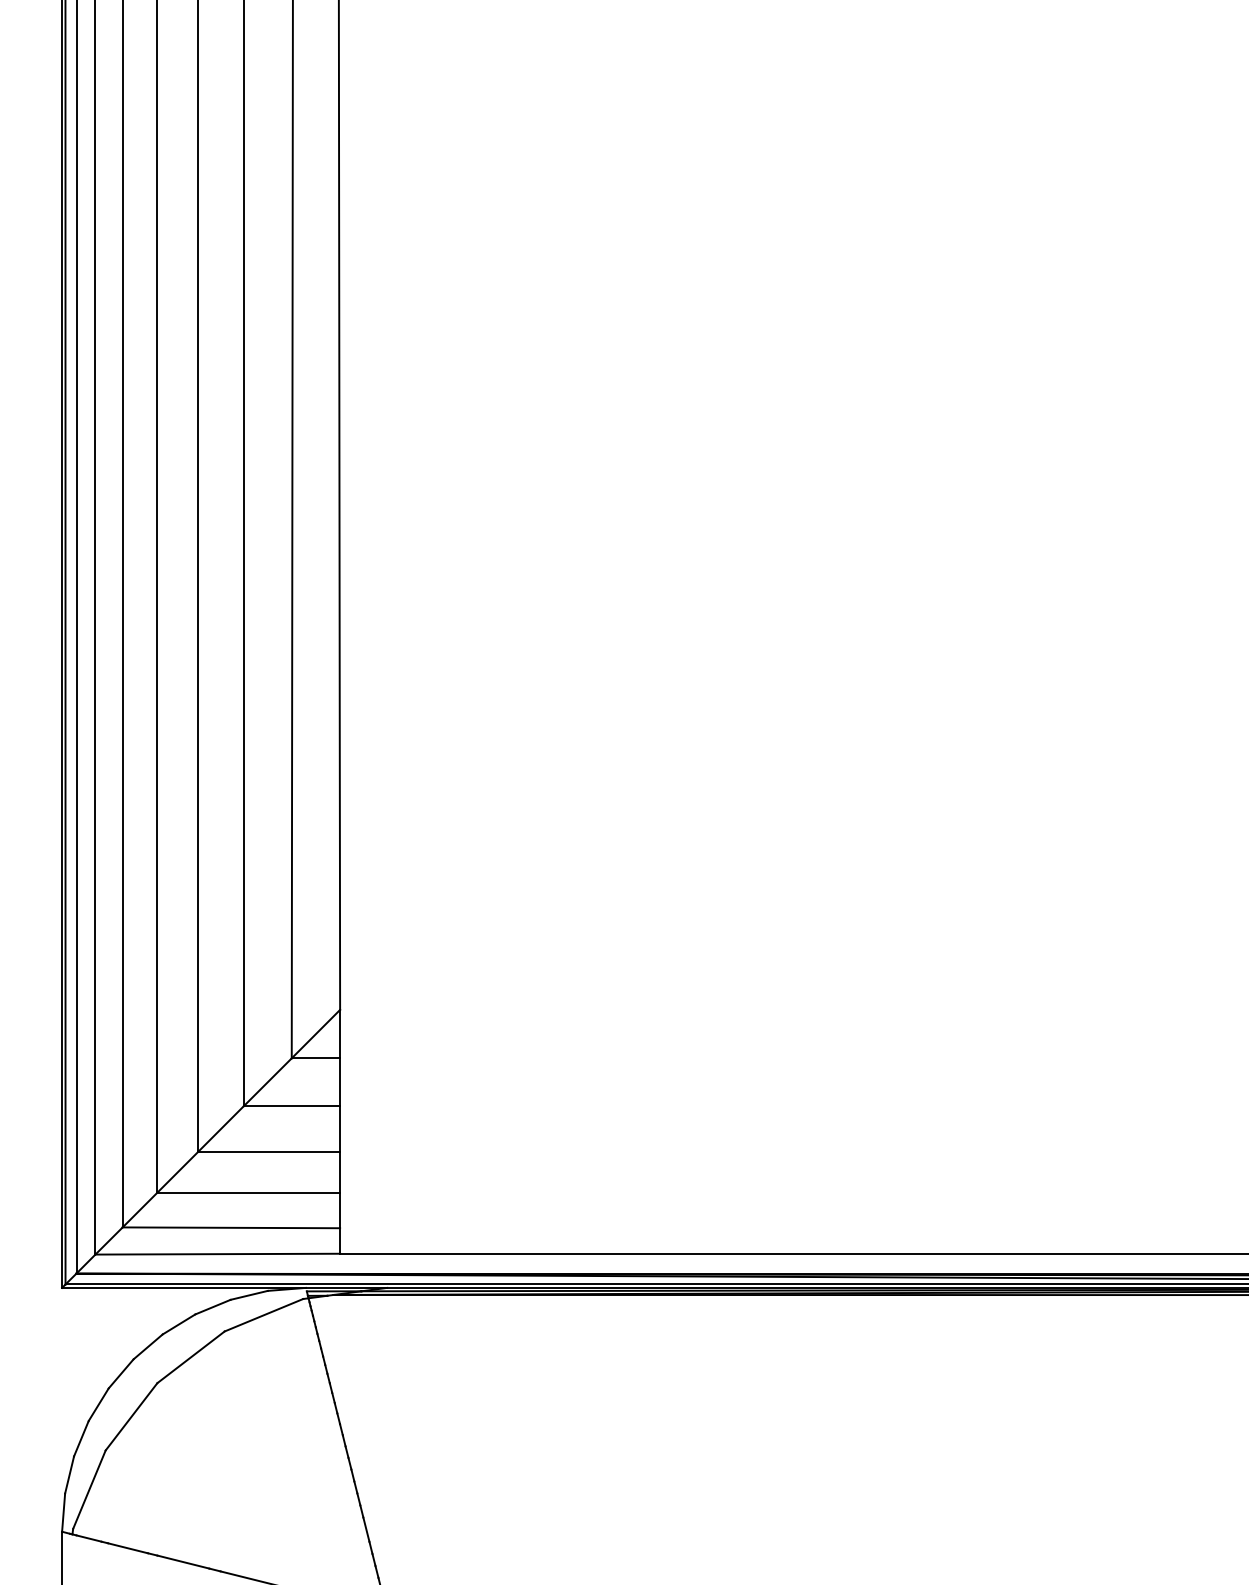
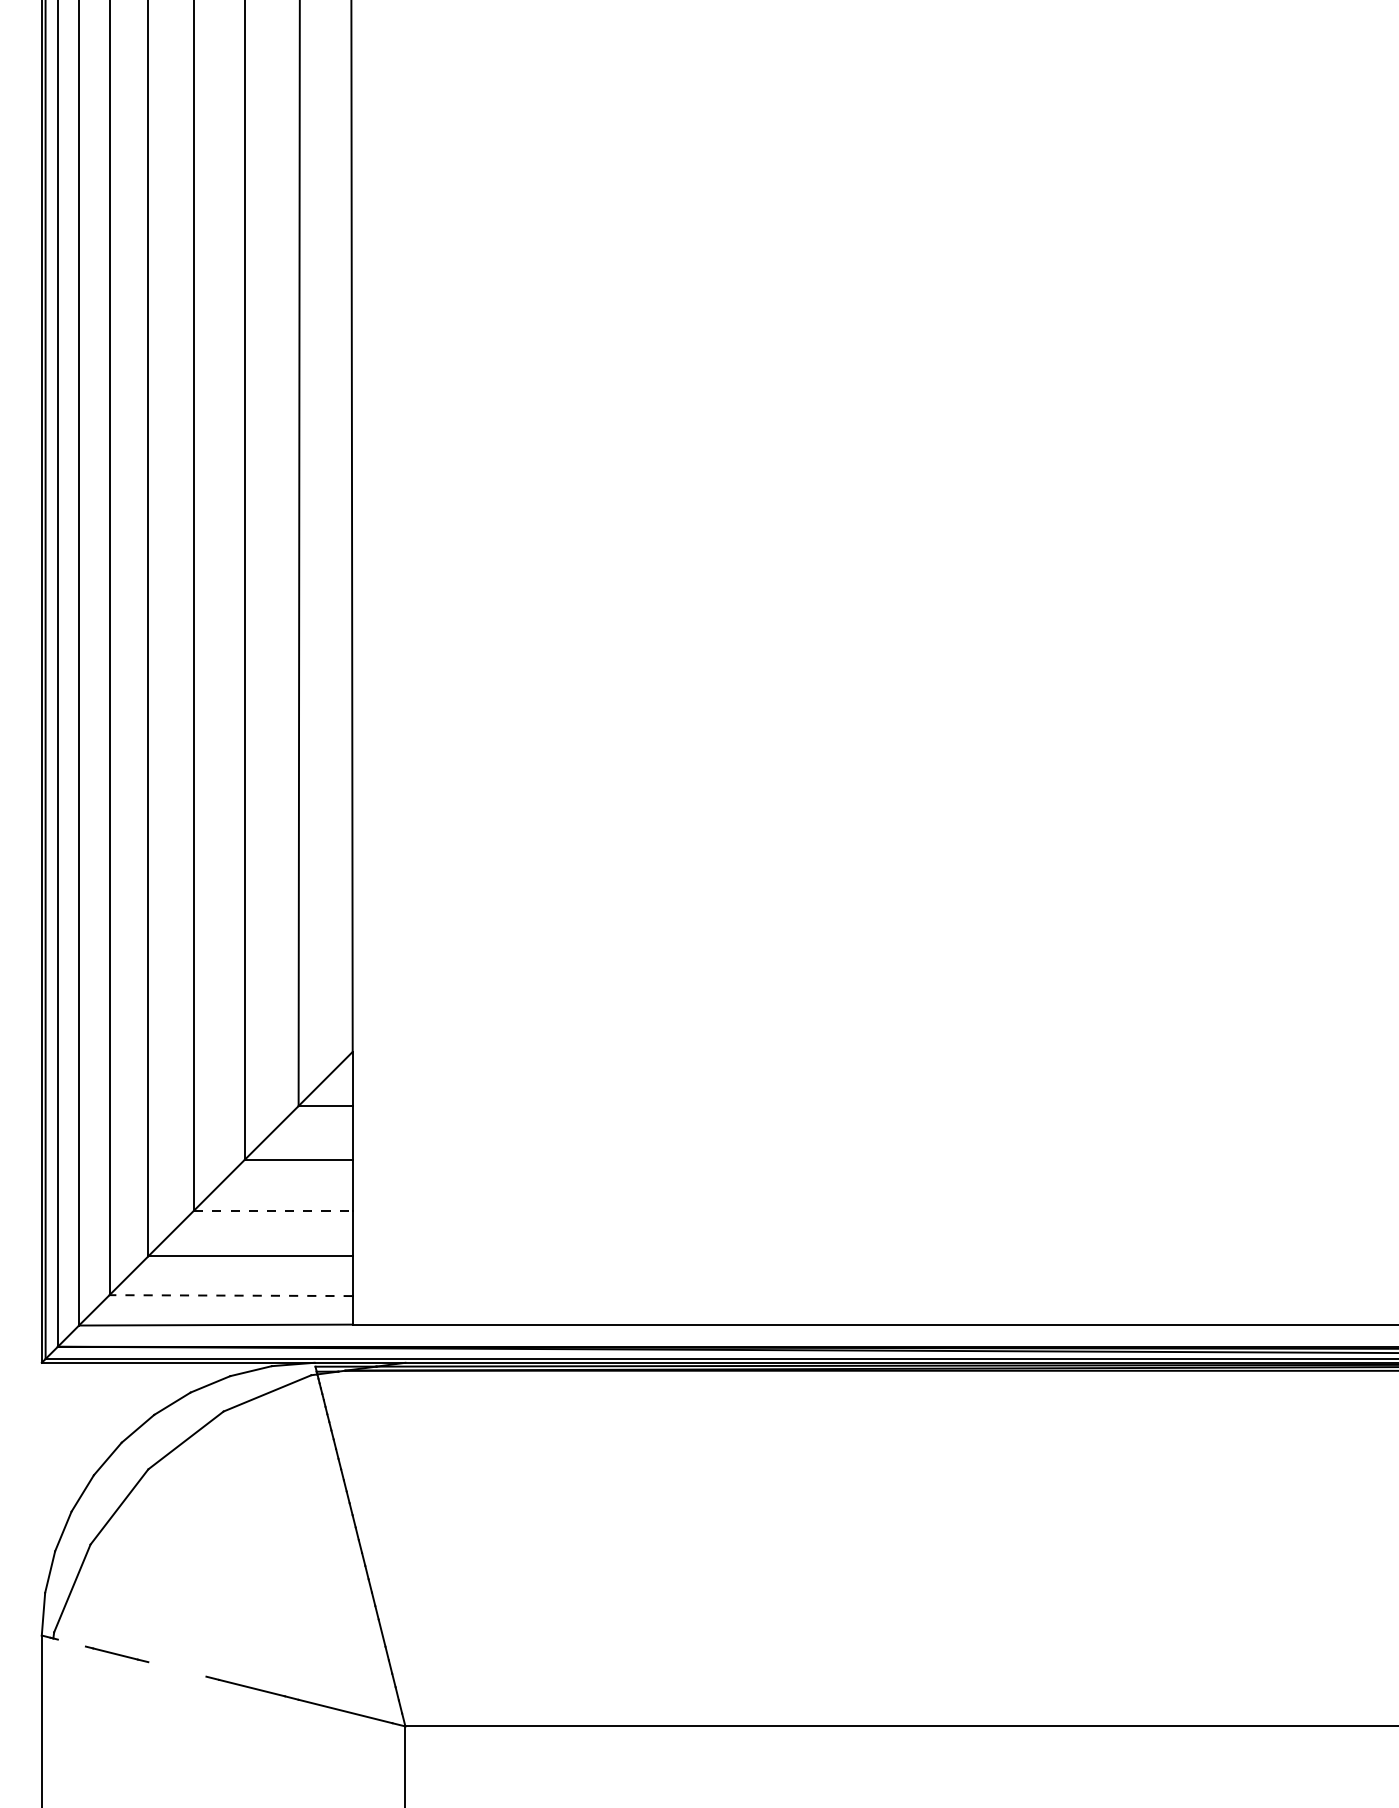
line: (269, 1151) -> (273, 1210), solid -> dashed
line: (231, 1227) -> (231, 1295), solid -> dashed
line: (88, 1538) -> (71, 1642), removed
line: (183, 1562) -> (177, 1669), removed

